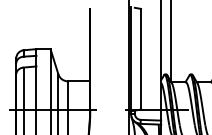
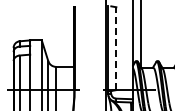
line: (141, 59) -> (116, 48), solid -> dashed

